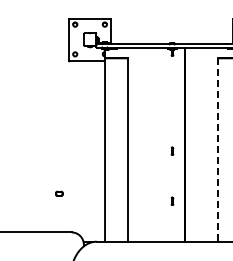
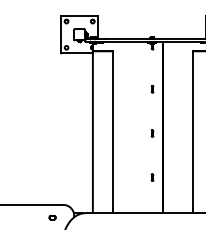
part: (172, 100) -> (152, 88), added
line: (217, 150) -> (192, 132), dashed -> solid
part: (59, 193) -> (52, 217), moved

